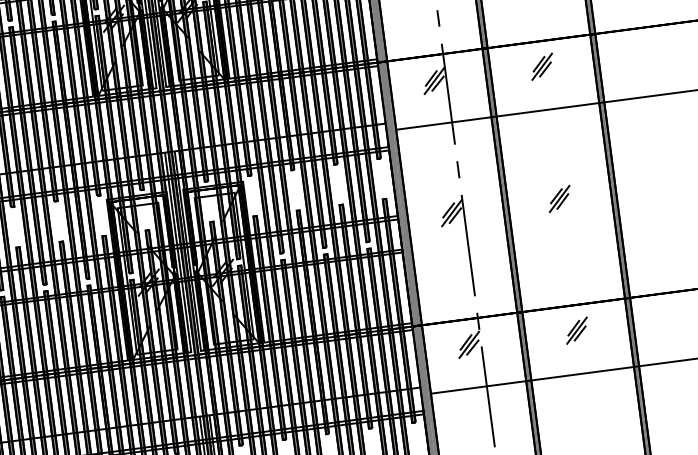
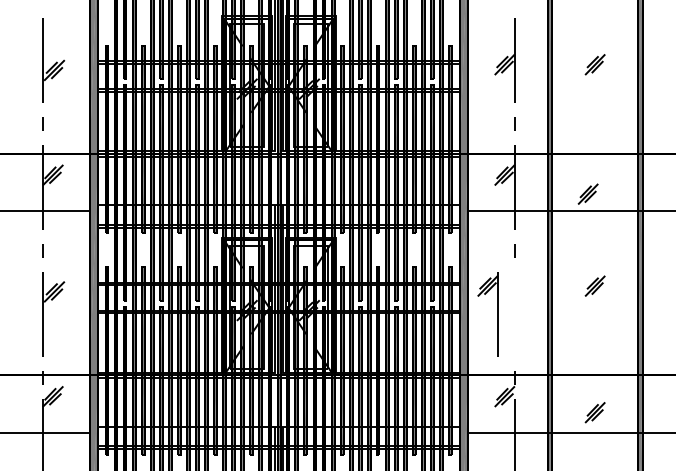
part: (541, 66) -> (587, 193), moved
part: (467, 245) -> (497, 314), moved
part: (576, 330) -> (594, 412), moved

